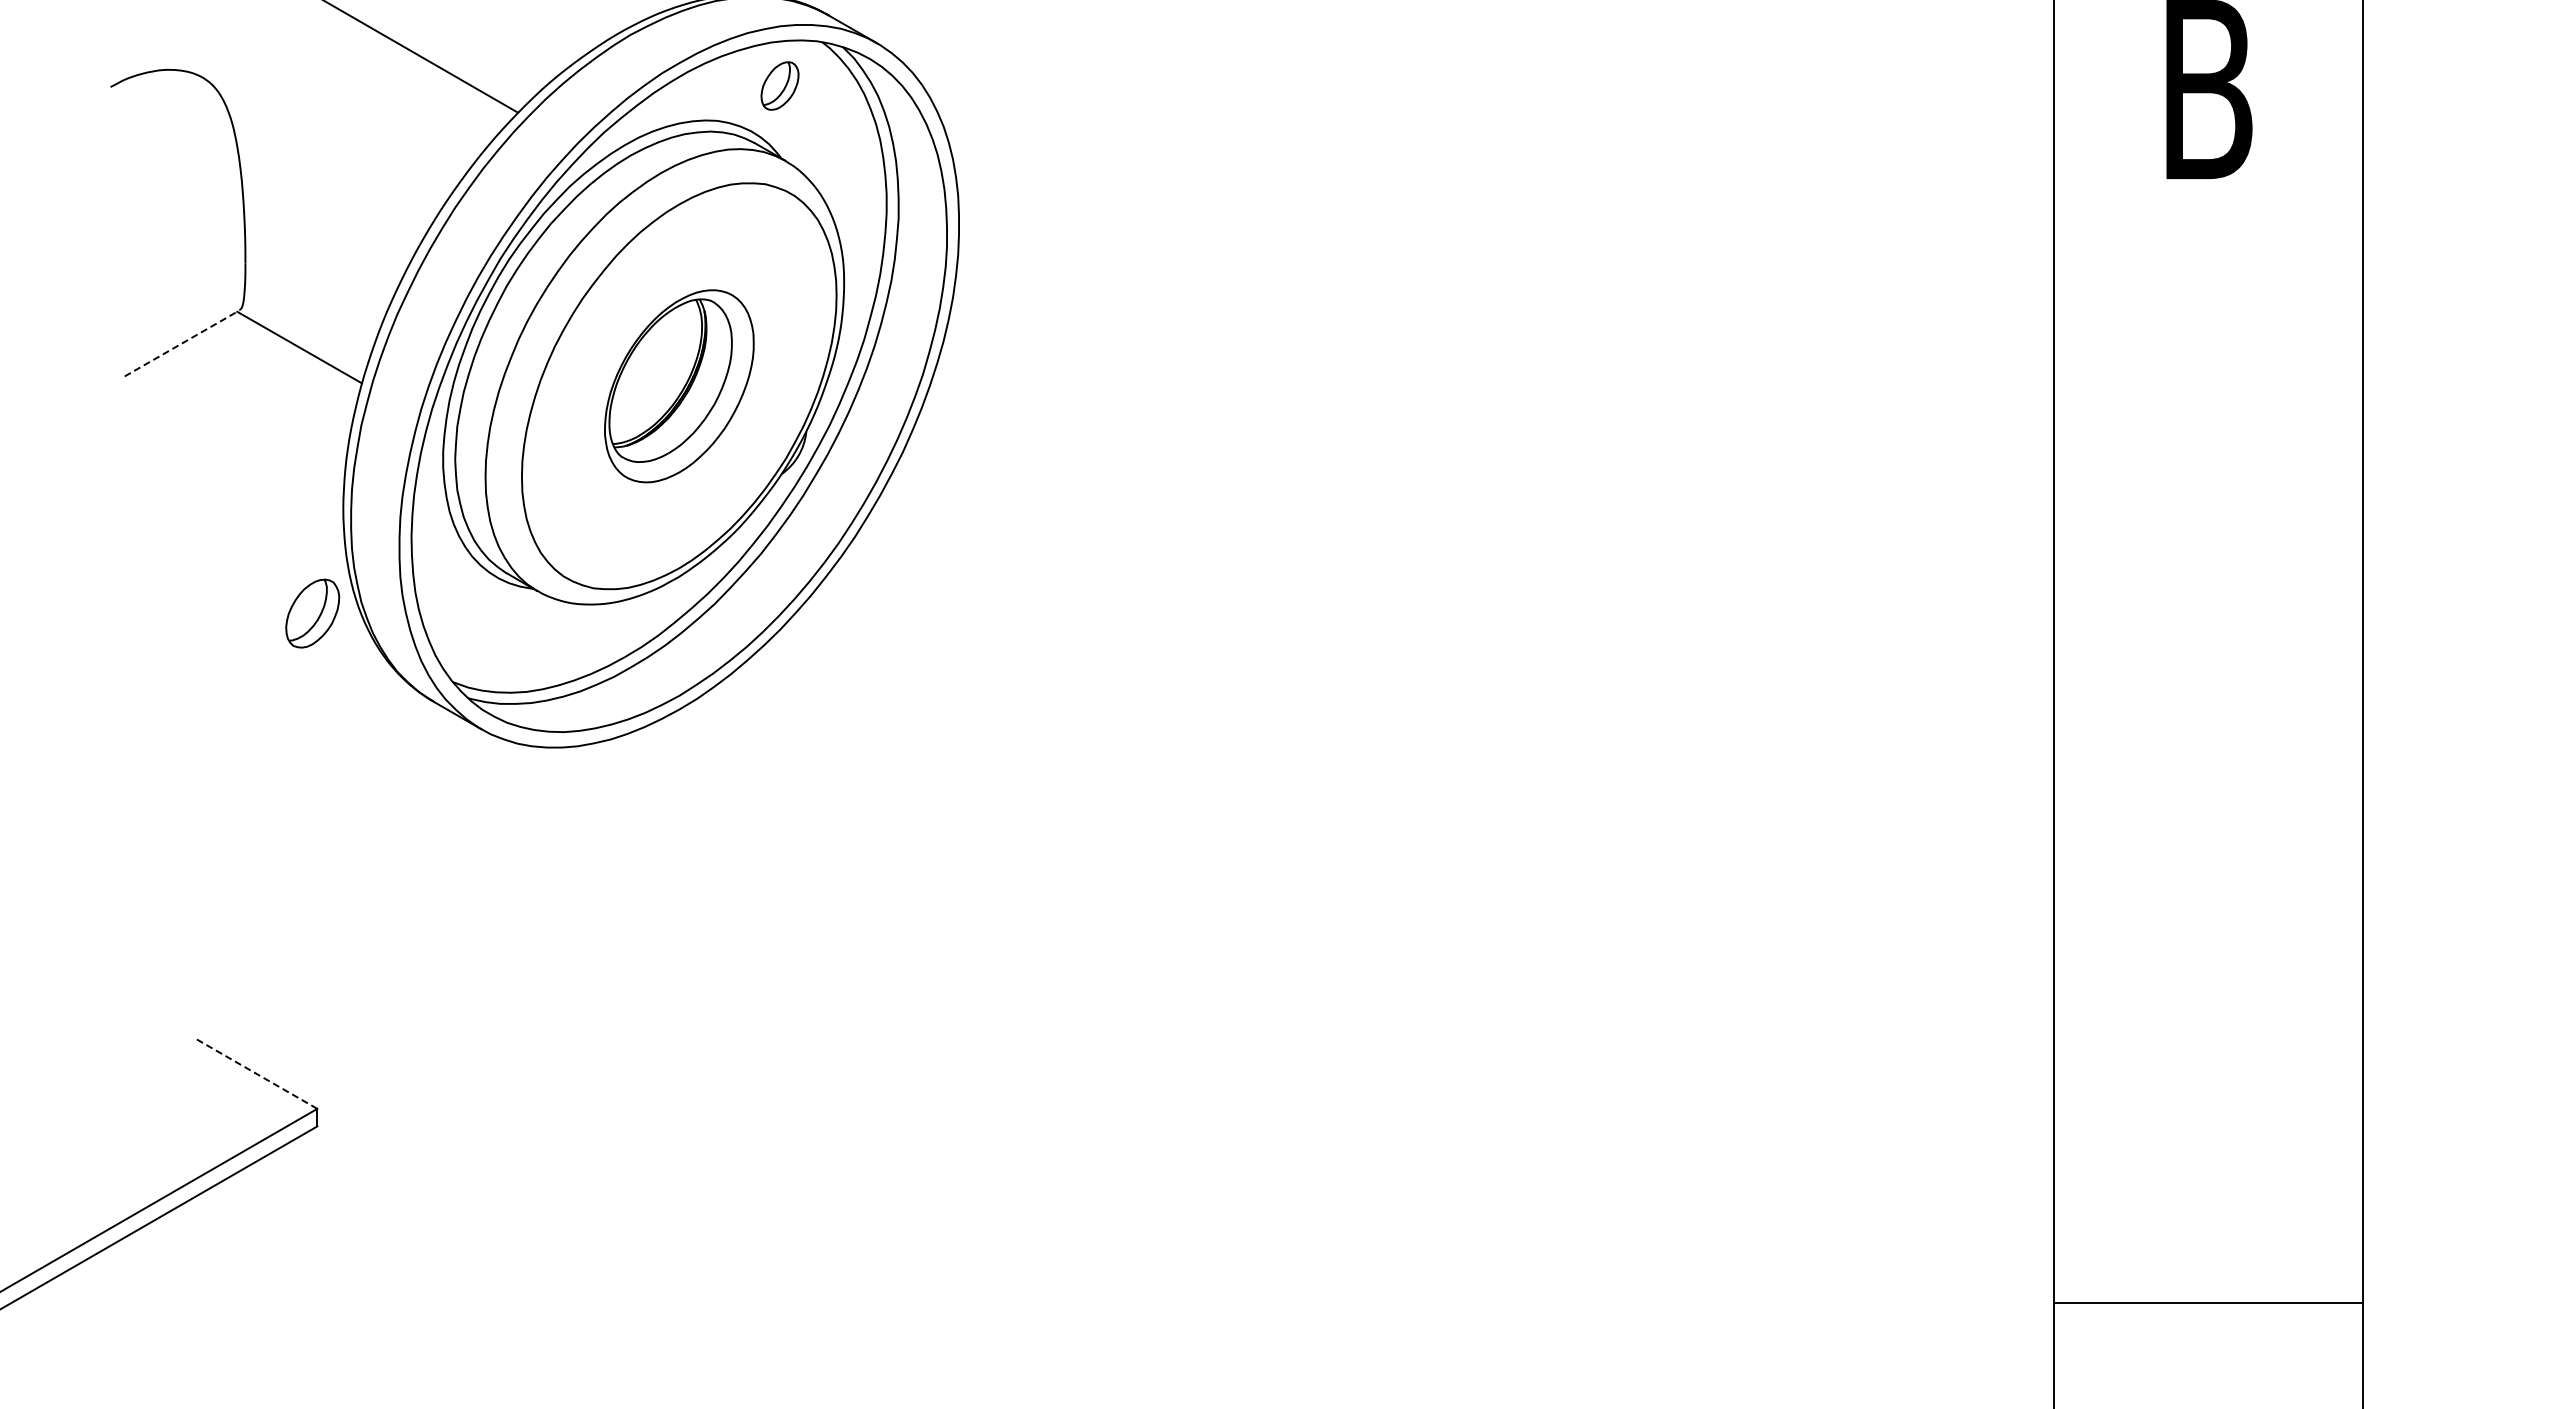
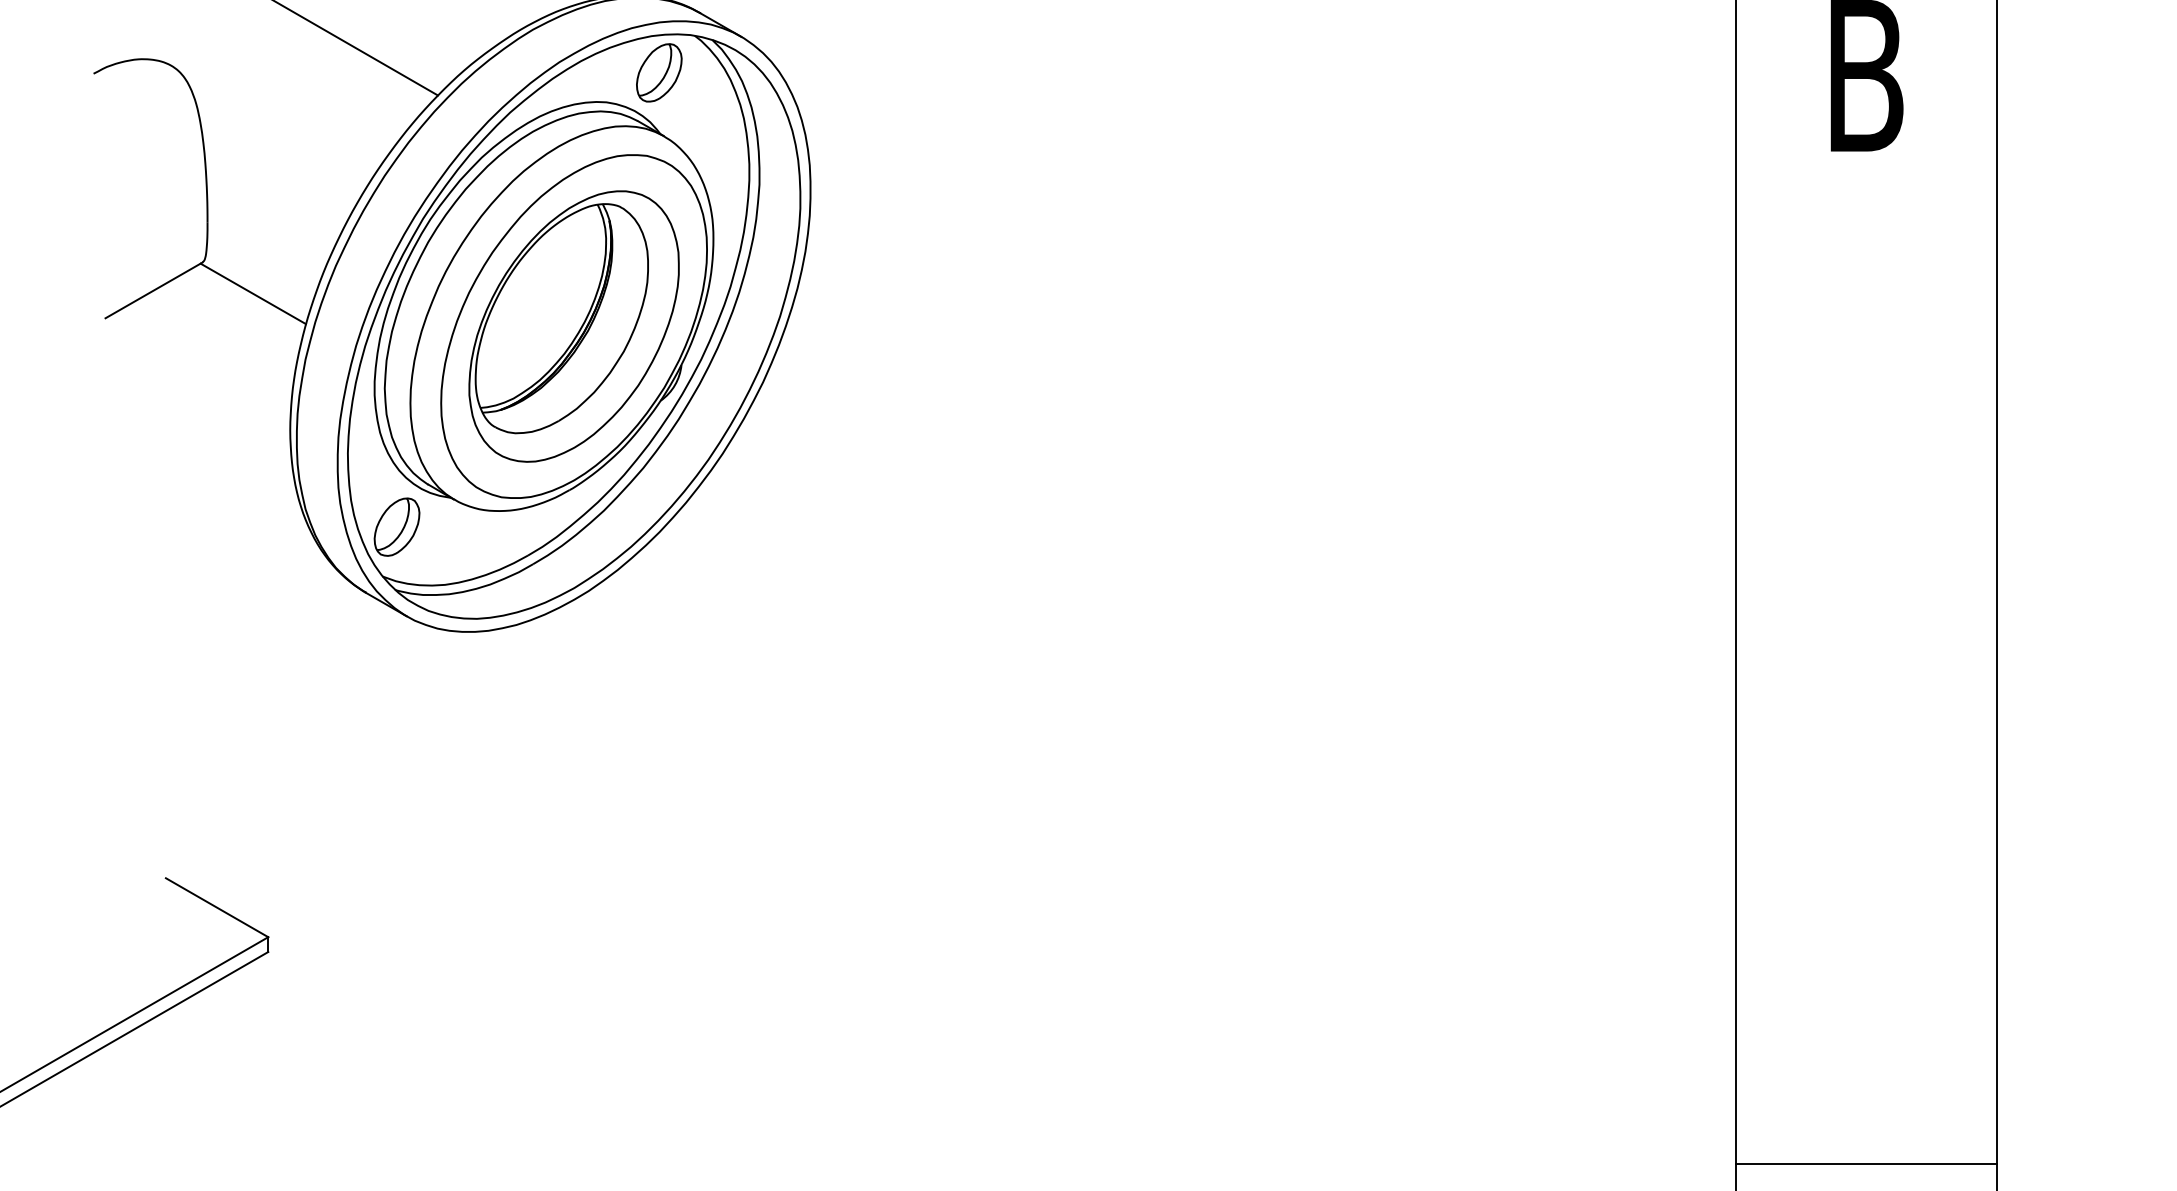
part: (779, 85) -> (658, 72), size x1.43
line: (182, 343) -> (154, 290), dashed -> solid
part: (679, 386) -> (574, 326), size x1.67
part: (312, 613) -> (396, 527), moved
line: (256, 1073) -> (216, 907), dashed -> solid
line: (2208, 1303) -> (1866, 1164), moved

